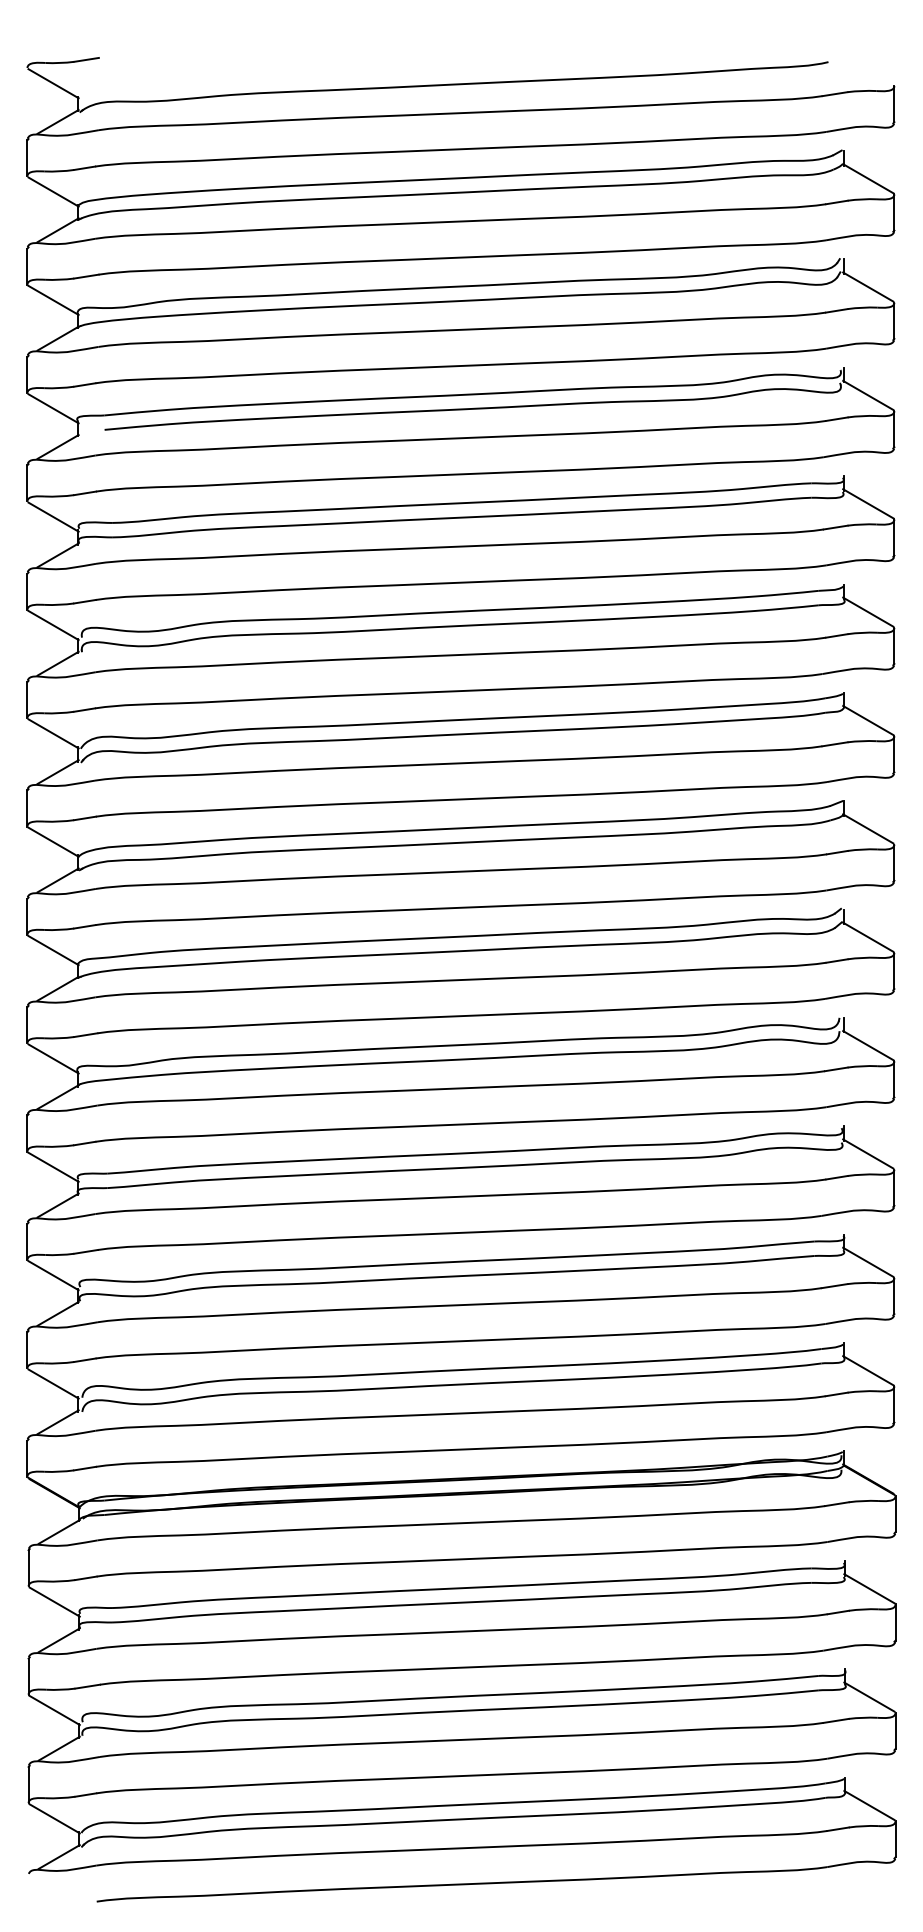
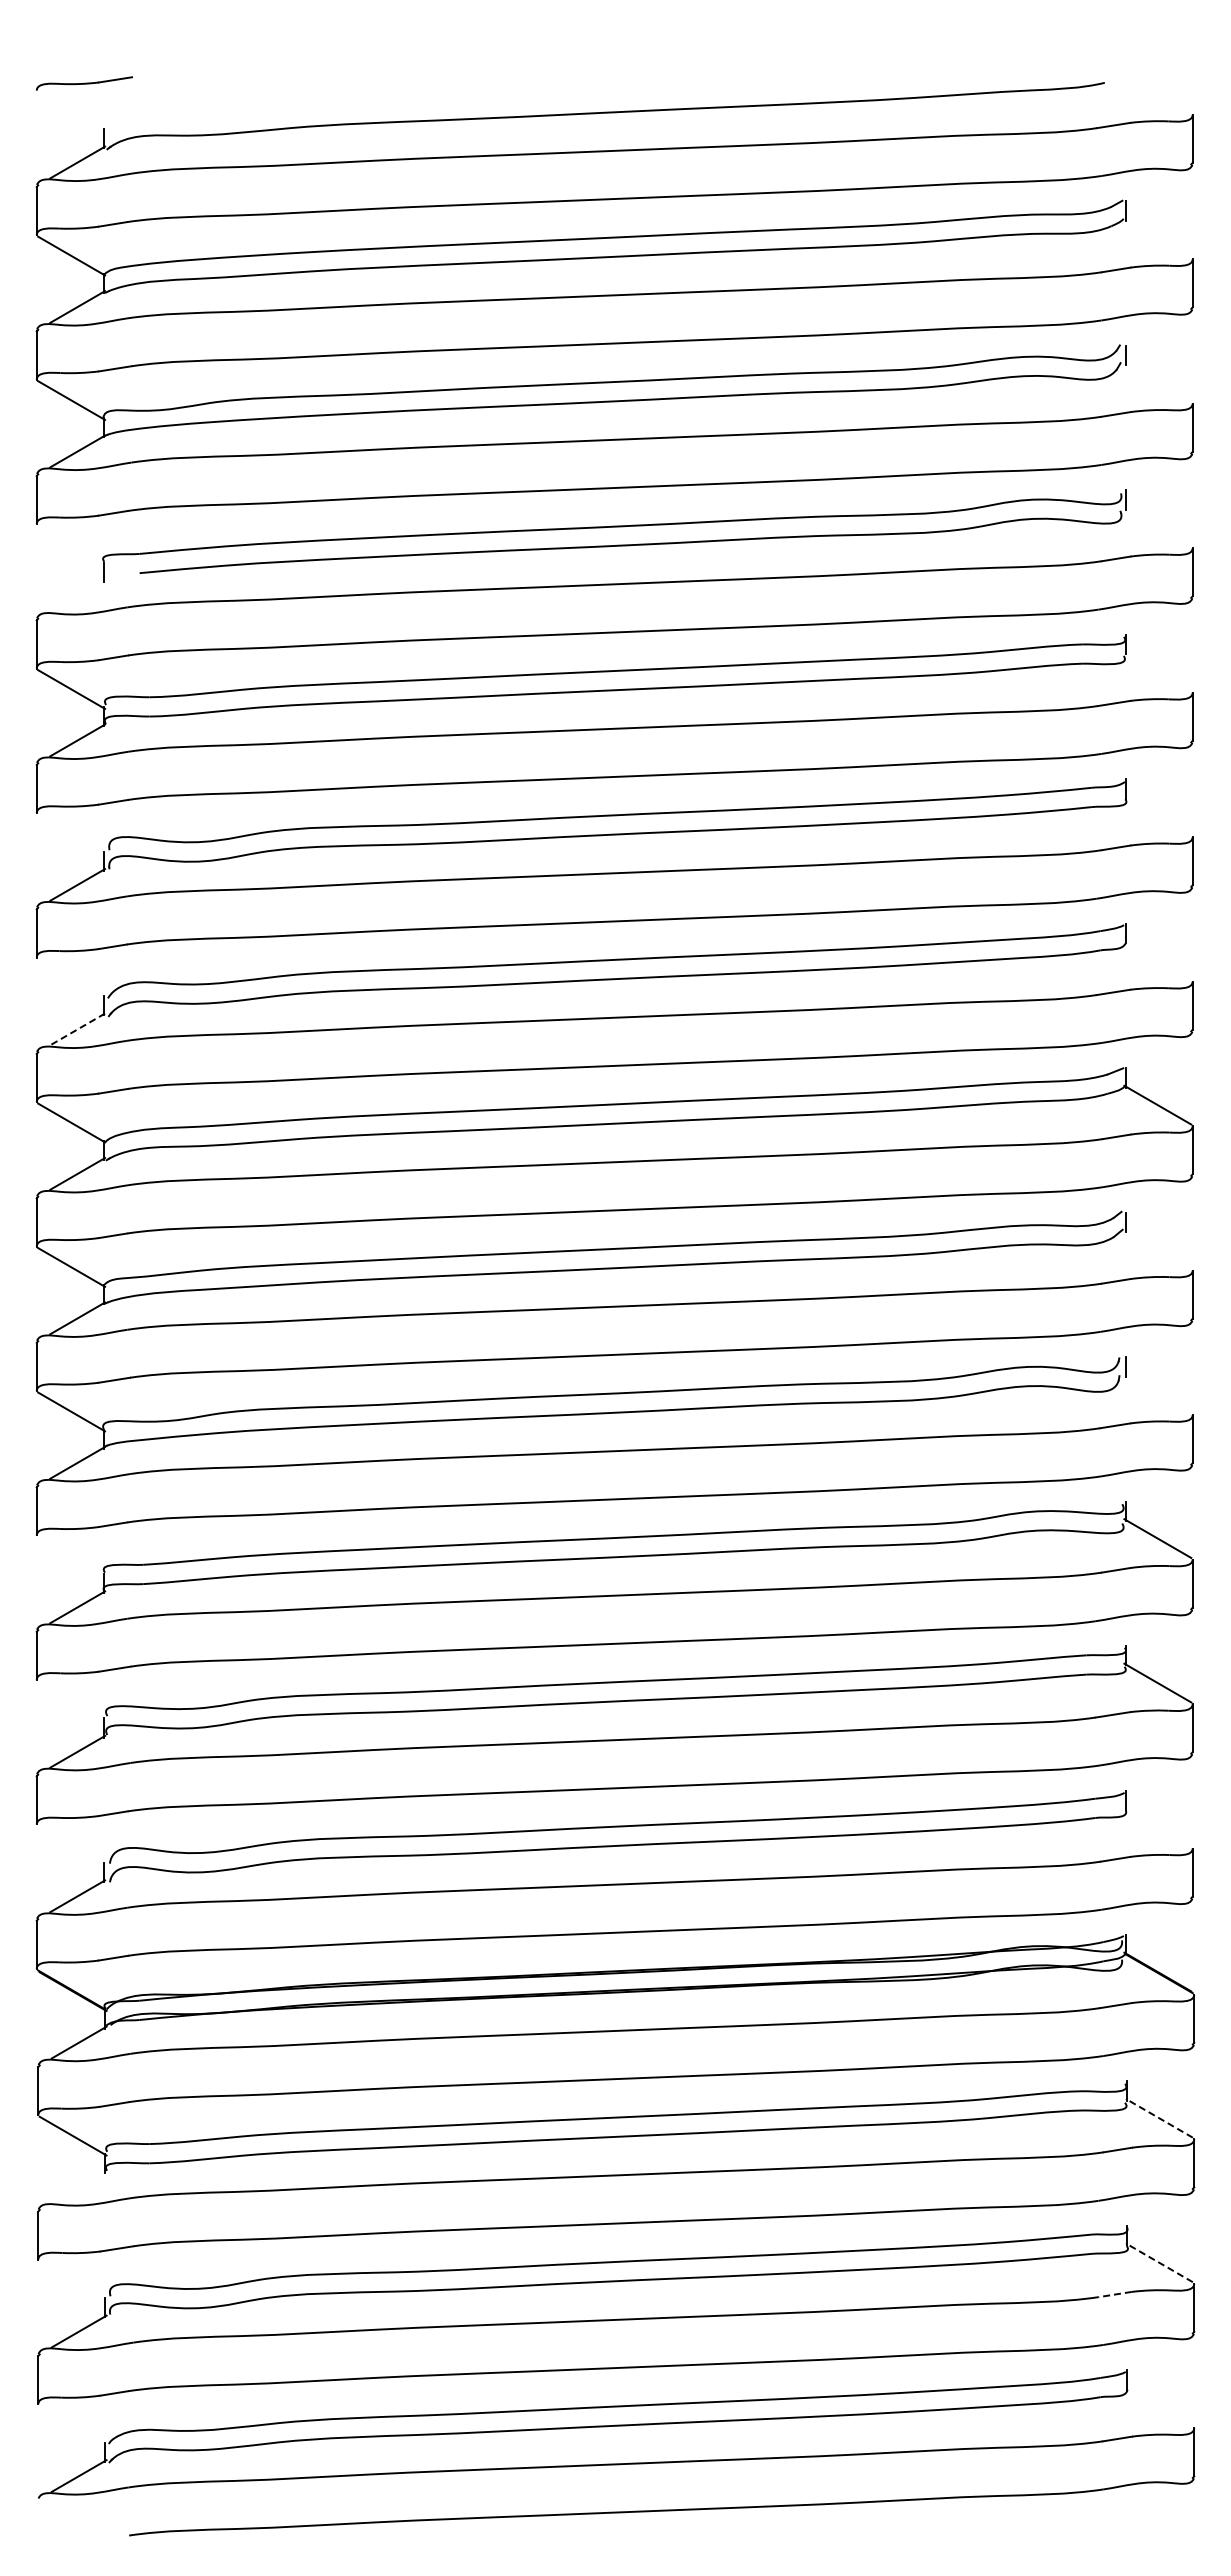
line: (53, 83) -> (71, 111), removed
line: (868, 178) -> (1157, 237), removed
line: (868, 286) -> (1157, 382), removed
line: (868, 394) -> (1157, 526), removed
line: (53, 408) -> (71, 544), removed
line: (58, 446) -> (77, 595), removed
line: (868, 503) -> (1157, 671), removed
line: (868, 611) -> (1157, 815), removed
line: (53, 625) -> (71, 833), removed
line: (868, 720) -> (1157, 960), removed
line: (53, 733) -> (71, 978), removed
line: (58, 772) -> (77, 1029), solid -> dashed
line: (868, 937) -> (1157, 1249), removed
line: (868, 1045) -> (1157, 1393), removed
line: (53, 1167) -> (71, 1556), removed
line: (53, 1275) -> (71, 1700), removed
line: (868, 1370) -> (1157, 1827), removed
line: (53, 1384) -> (71, 1845), removed
line: (869, 1588) -> (1159, 2118), solid -> dashed
line: (58, 1639) -> (78, 2186), removed
line: (869, 1696) -> (1159, 2262), solid -> dashed
line: (54, 1710) -> (72, 2280), removed
line: (836, 1720) -> (1115, 2294), solid -> dashed
line: (868, 1804) -> (1158, 2406), removed
line: (54, 1818) -> (72, 2424), removed

